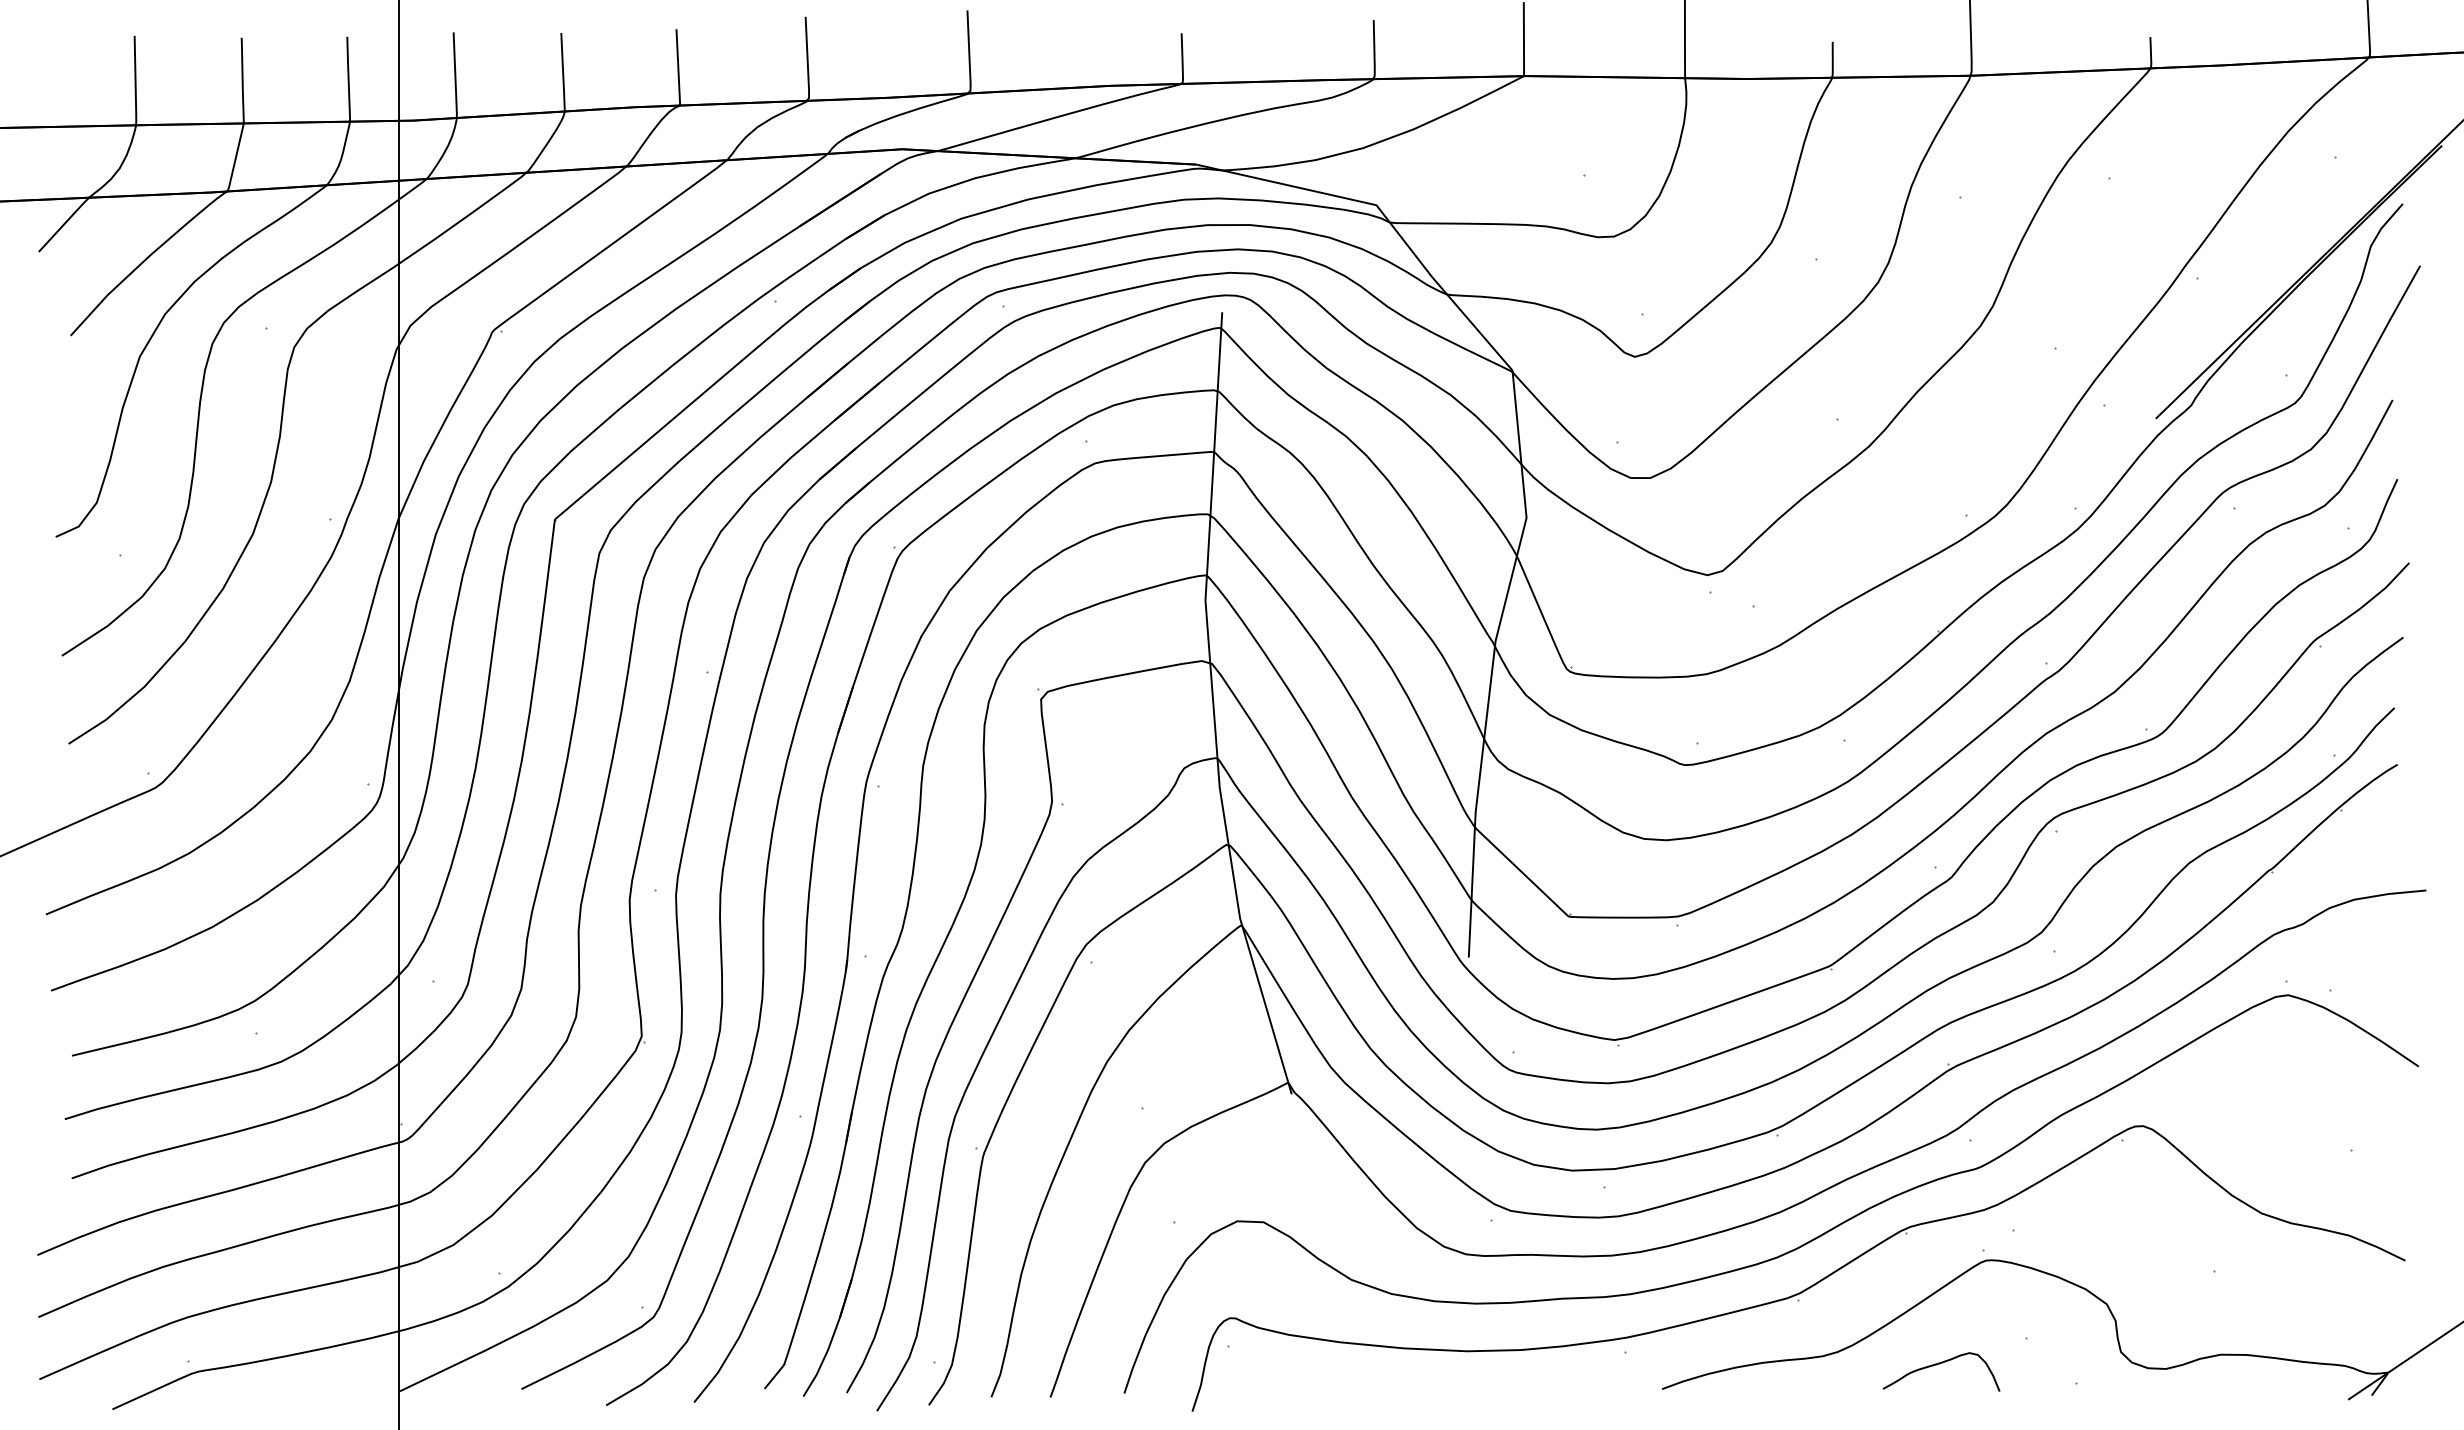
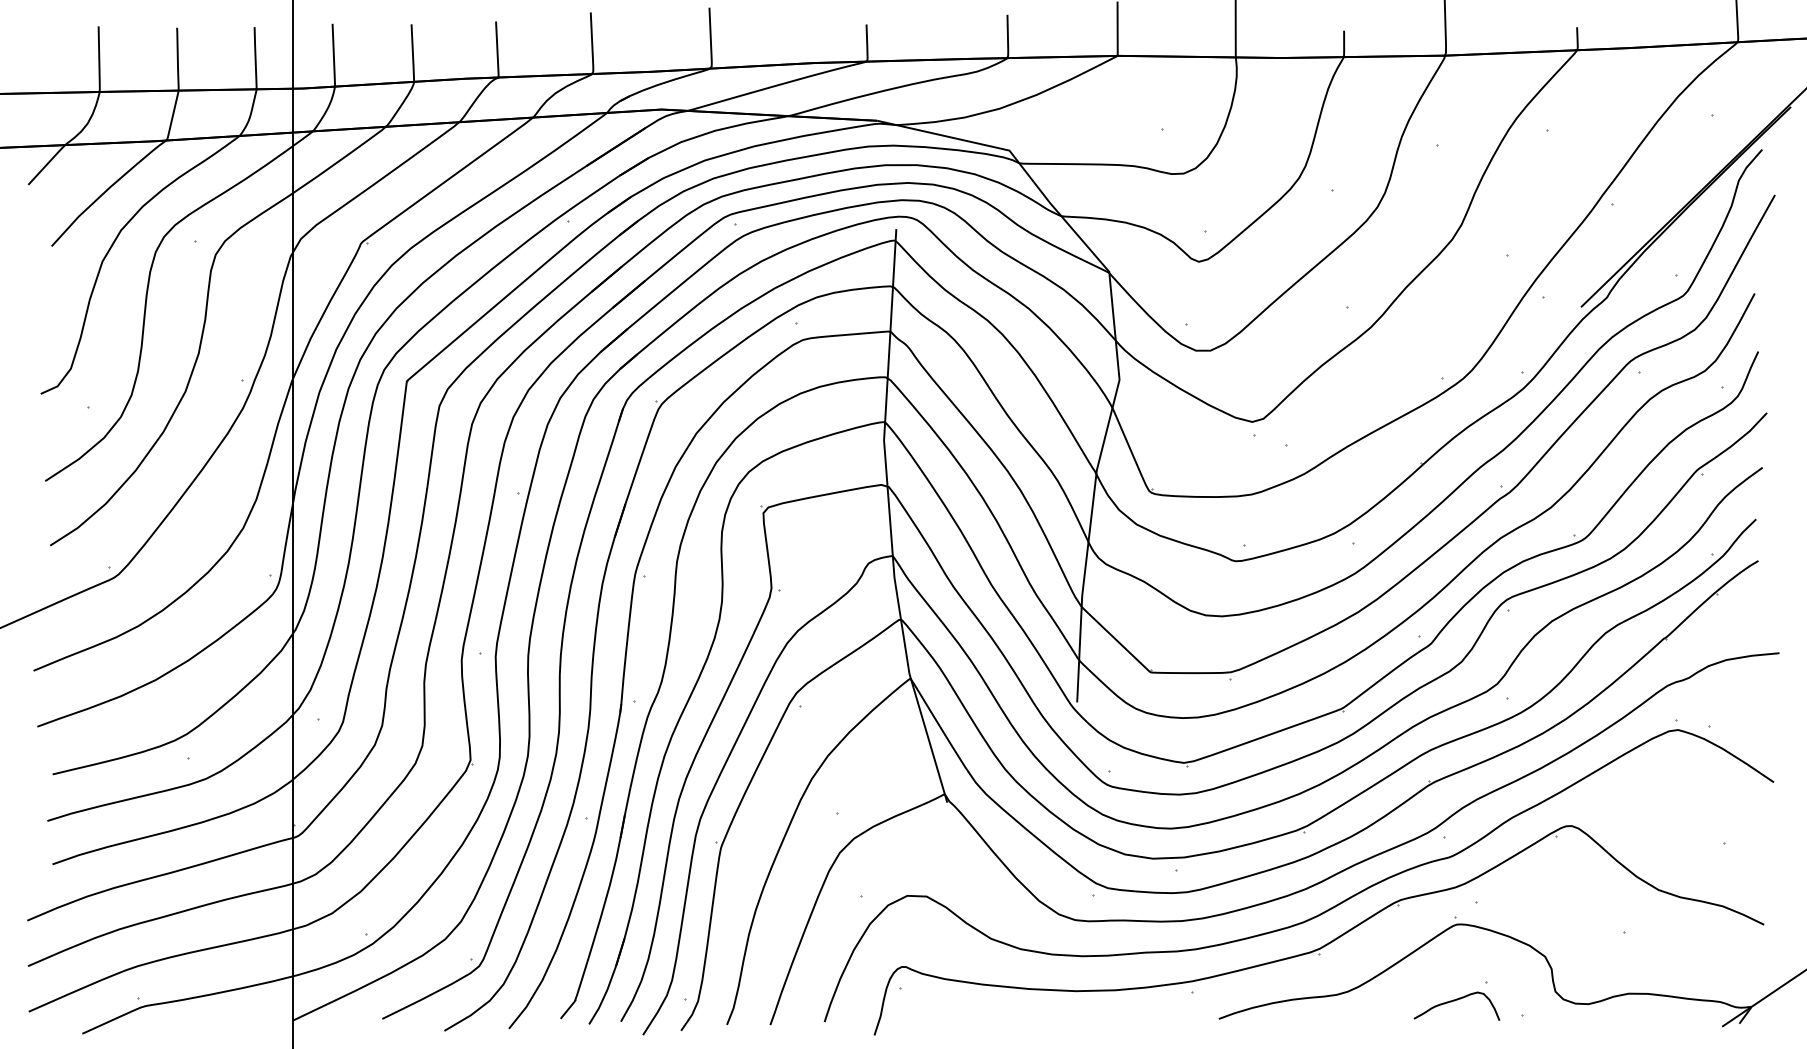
curve: (1938, 1365) -> (1454, 1001), moved

